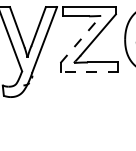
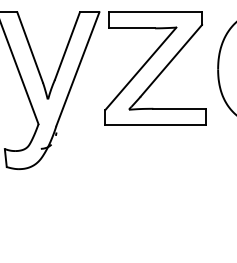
line: (81, 39) -> (142, 68), dashed -> solid
line: (89, 71) -> (155, 124), dashed -> solid

